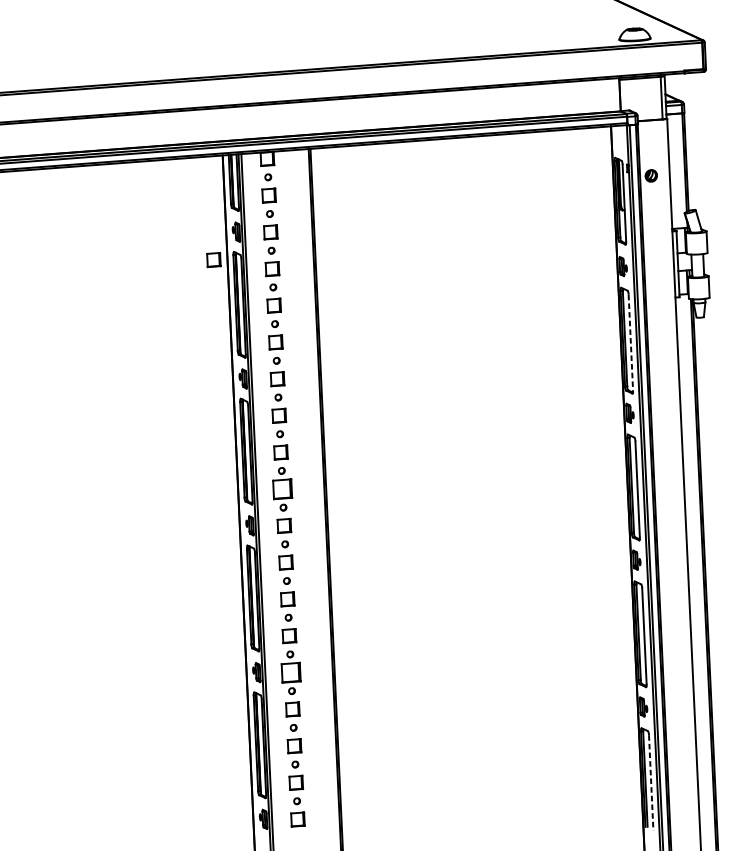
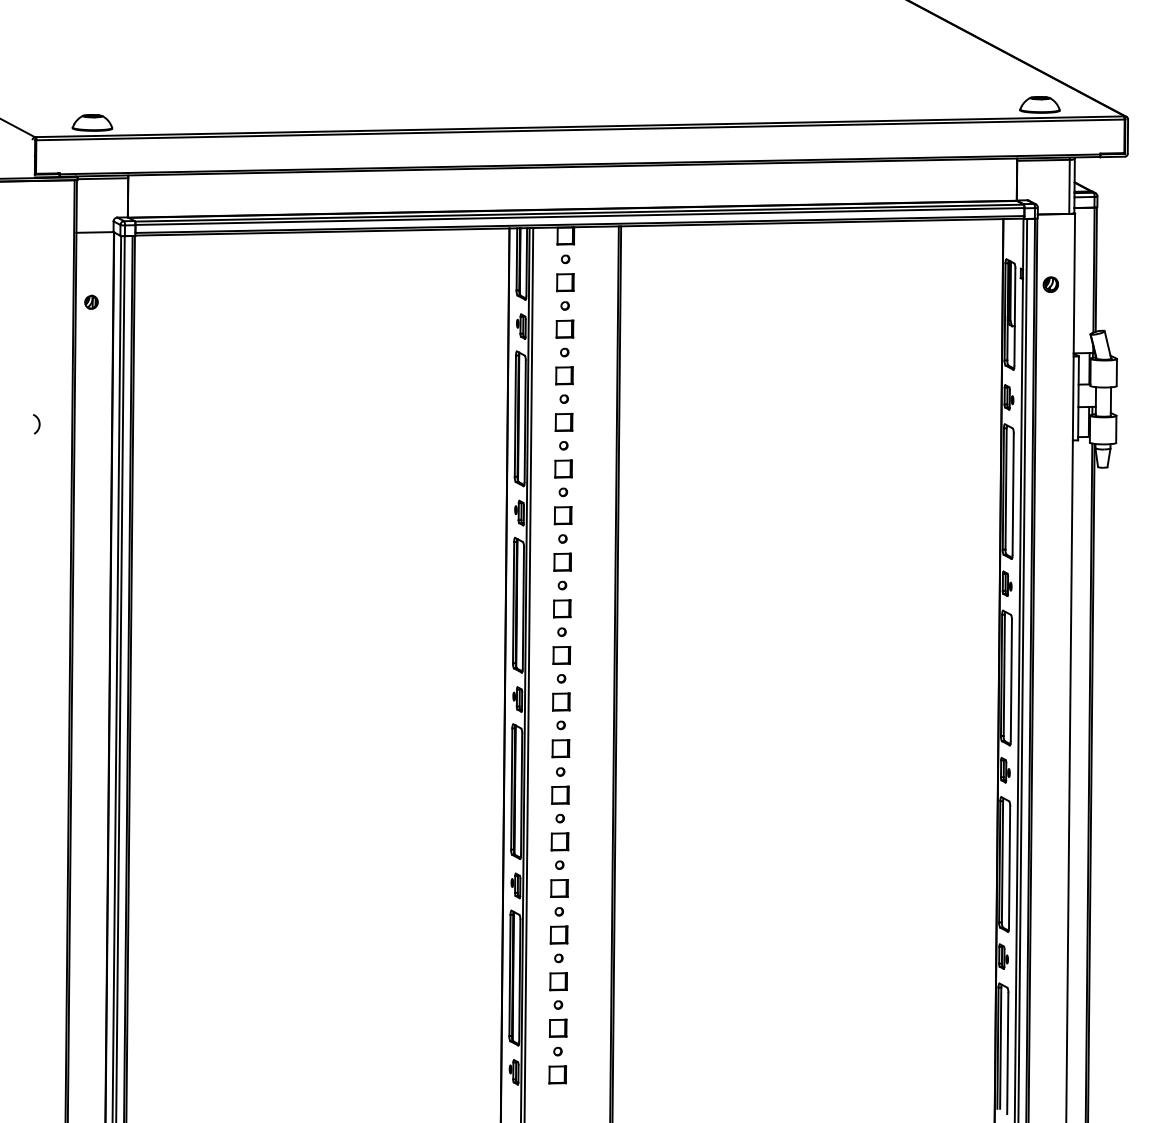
part: (213, 259) -> (490, 359), removed
line: (631, 342) -> (1013, 494), dashed -> solid
part: (282, 489) -> (561, 655), size x0.71
part: (291, 672) -> (559, 888), size x0.71
line: (650, 782) -> (1007, 1053), dashed -> solid

